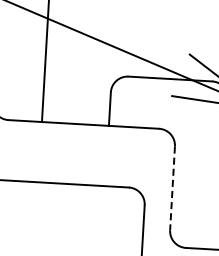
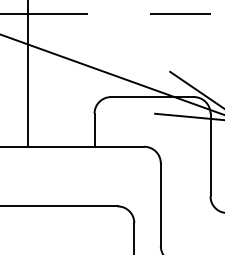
line: (172, 189) -> (160, 205), dashed -> solid

